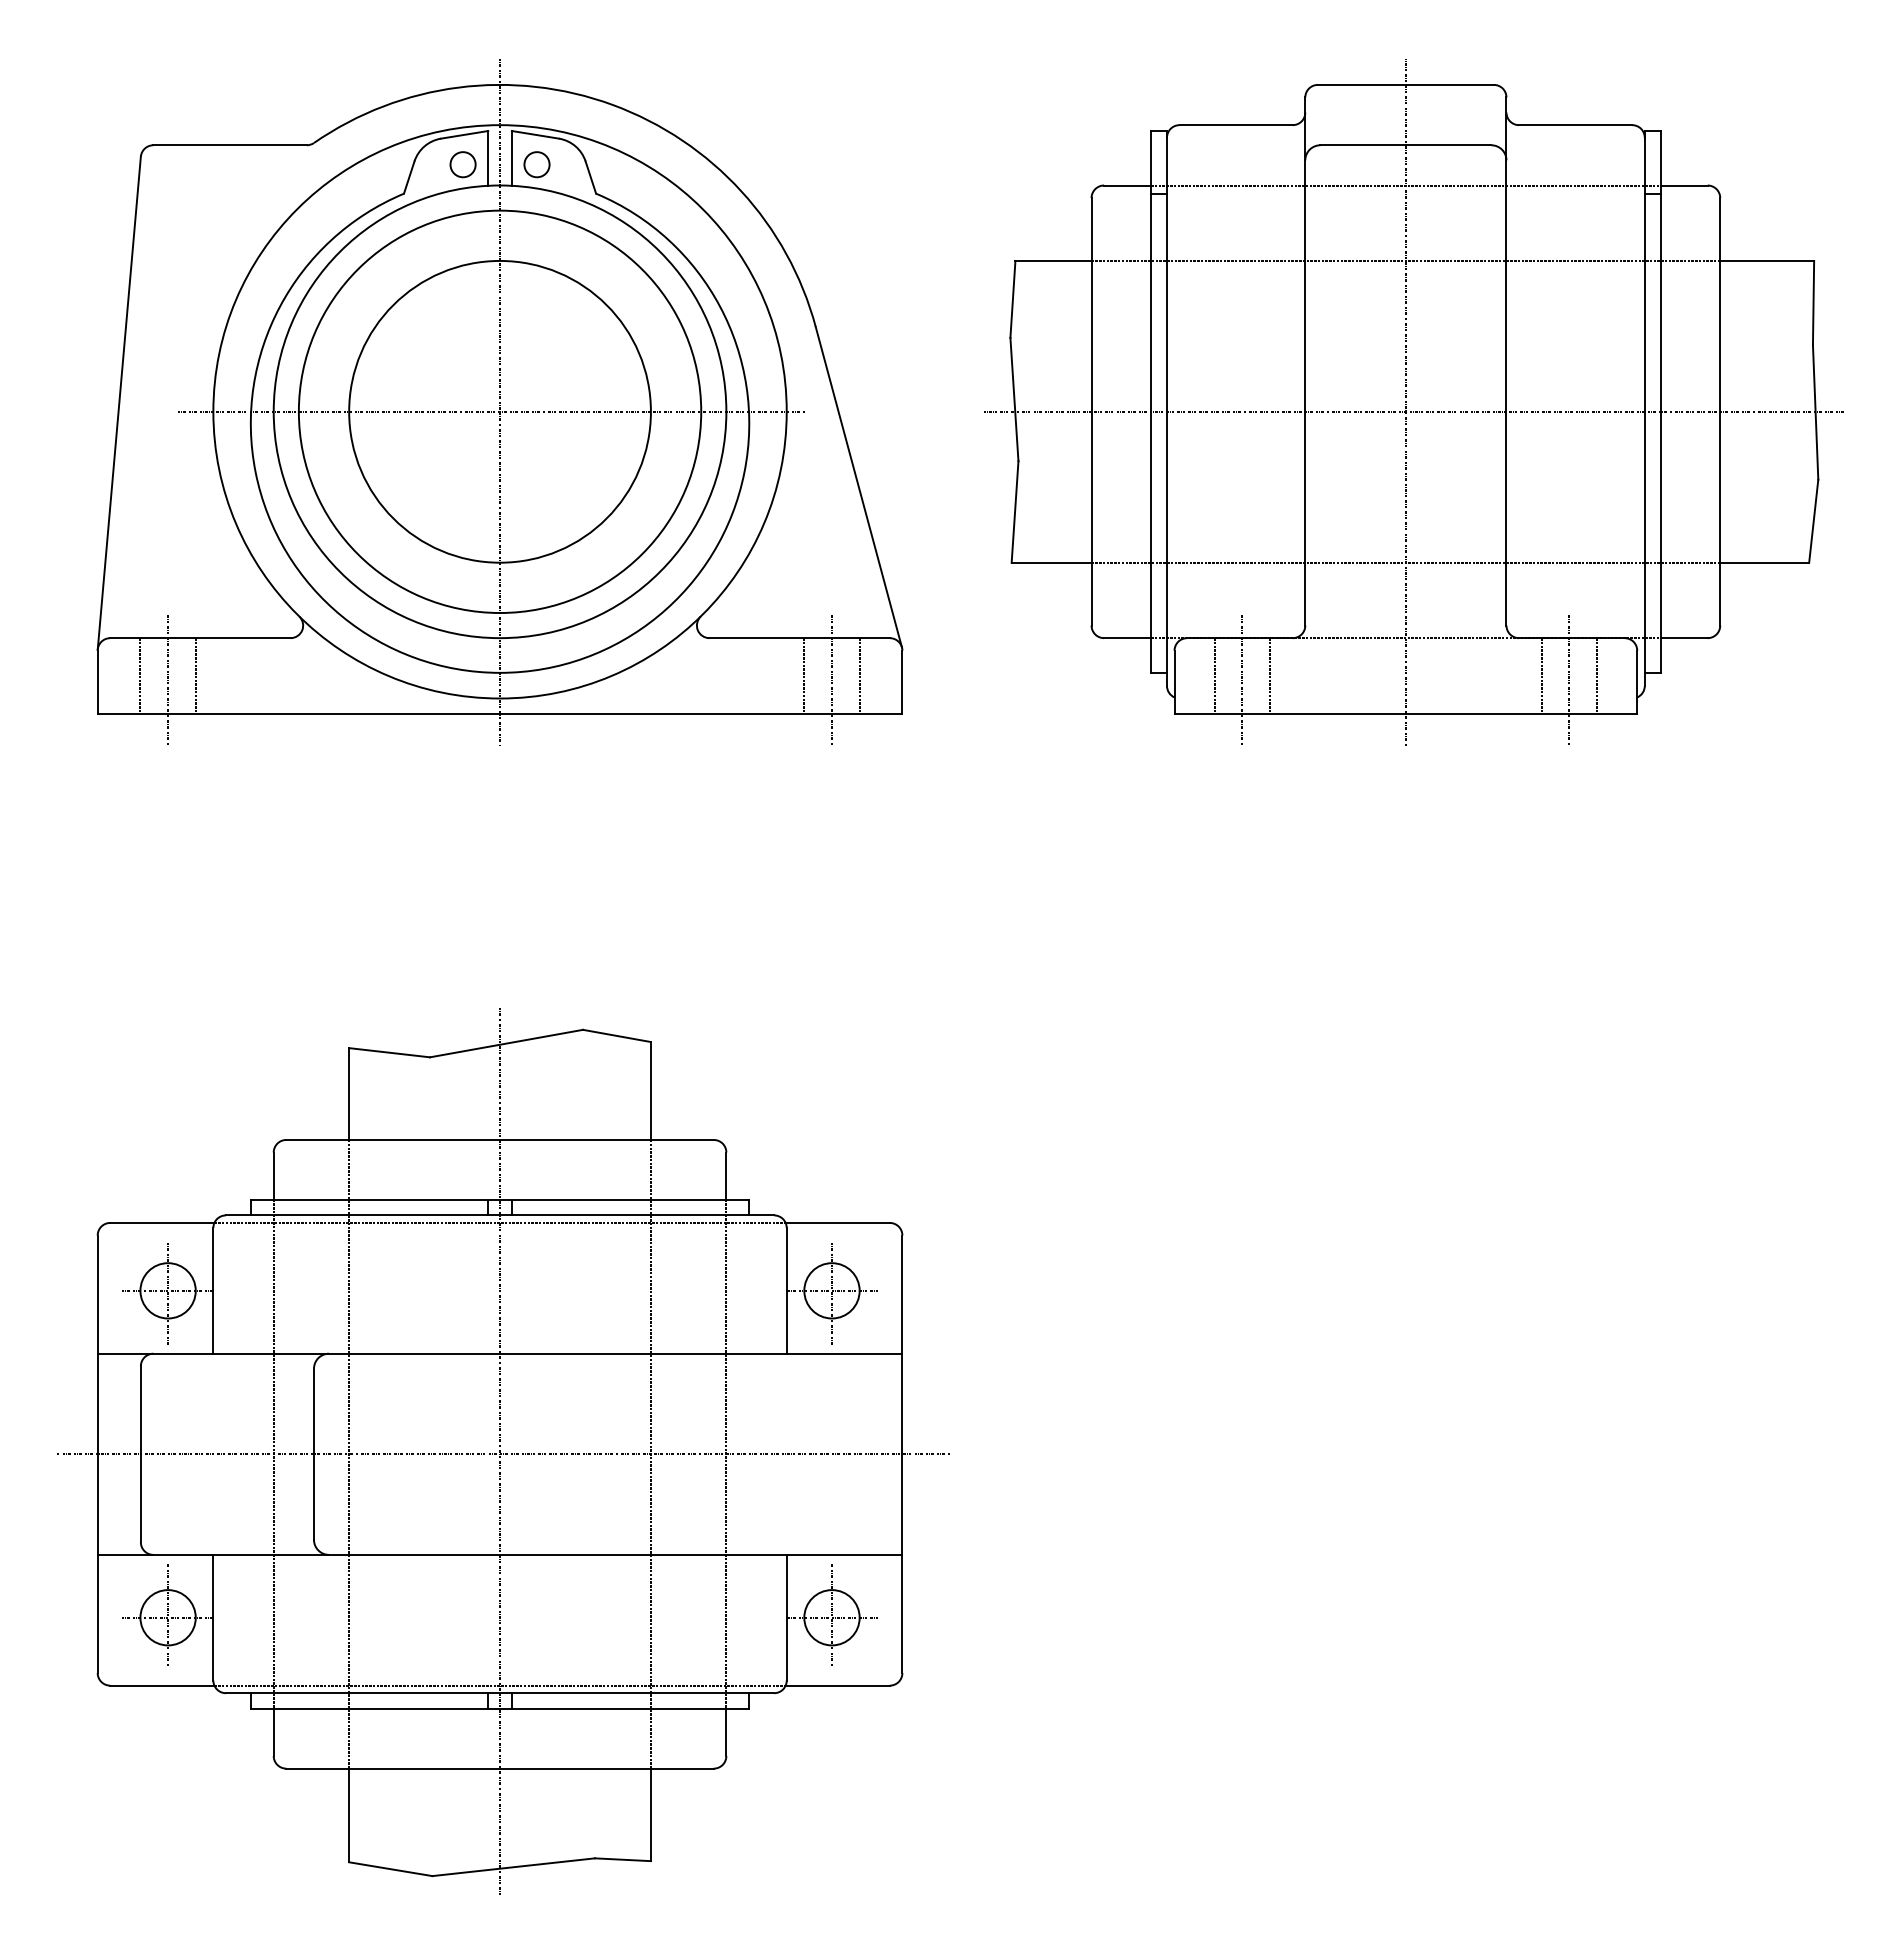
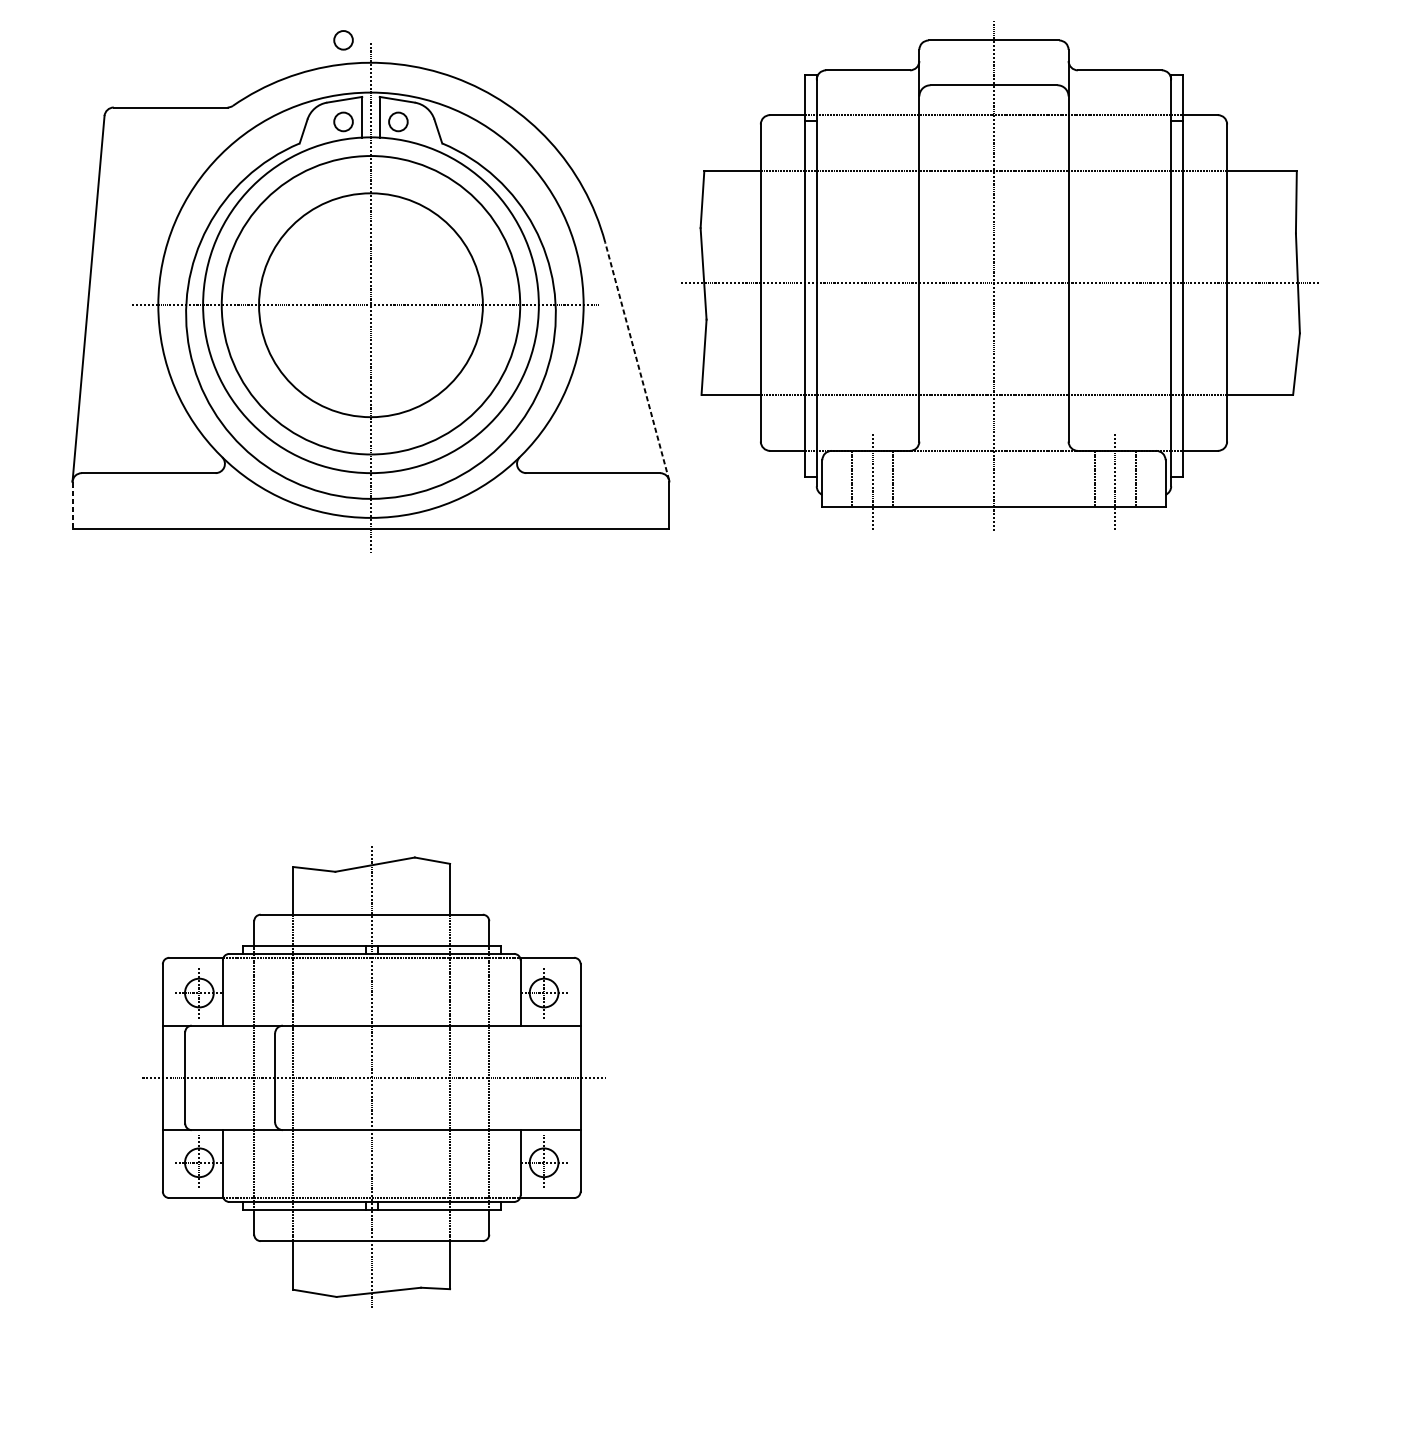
circle: (462, 54) -> (343, 40), added
part: (1413, 402) -> (999, 276), moved
line: (858, 487) -> (636, 361), solid -> dashed
line: (140, 675) -> (104, 500), removed
line: (195, 675) -> (145, 500), removed
line: (804, 675) -> (596, 500), removed
line: (859, 675) -> (637, 500), removed
line: (168, 680) -> (125, 504), removed
line: (832, 680) -> (617, 504), removed
line: (97, 682) -> (72, 506), solid -> dashed
part: (503, 1451) -> (373, 1076), size x0.7

